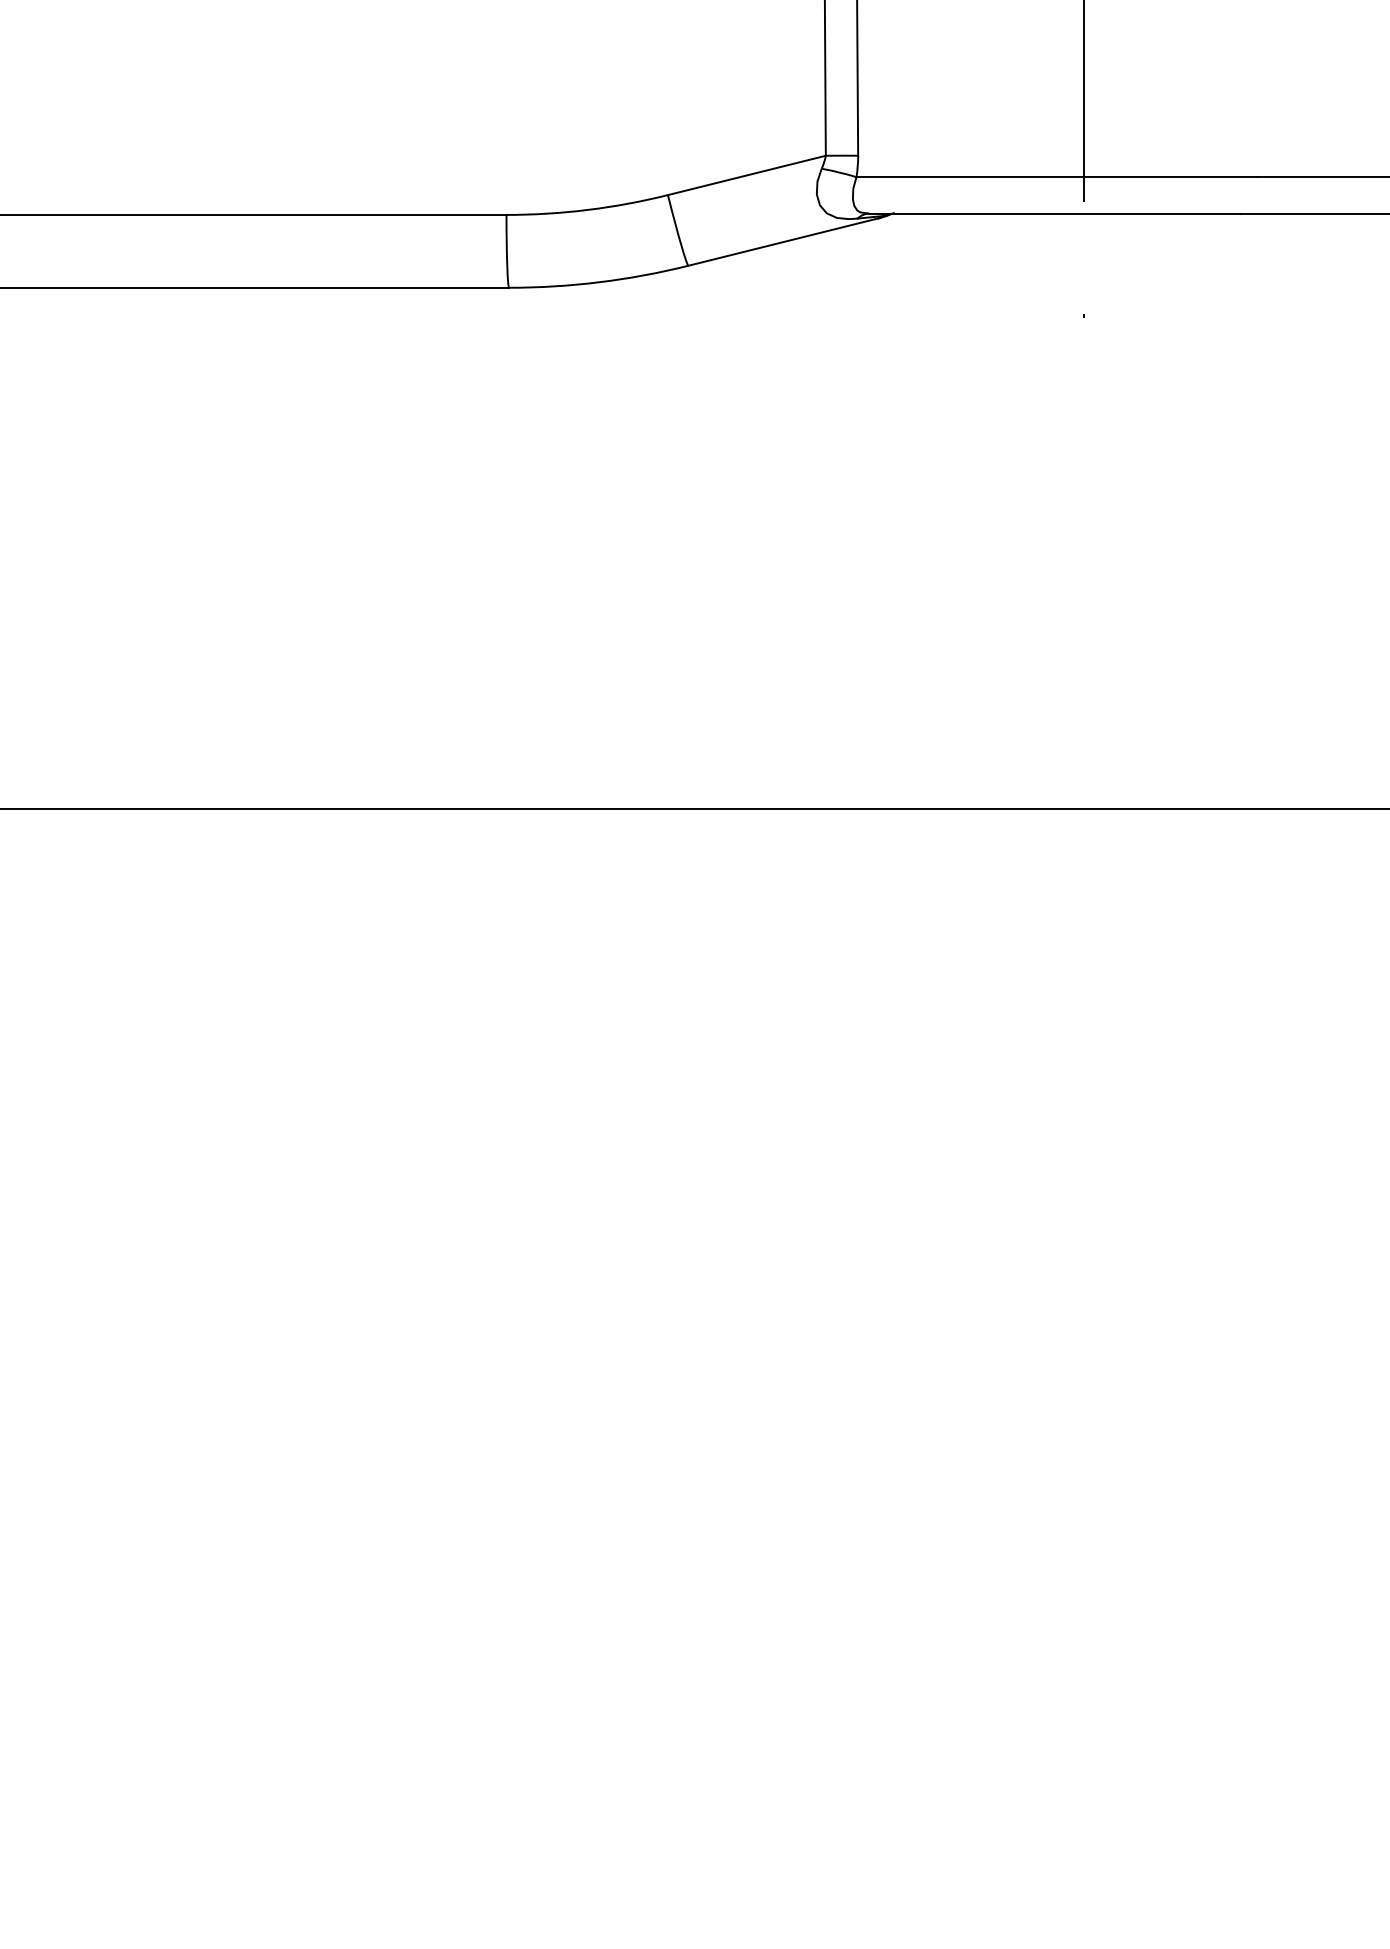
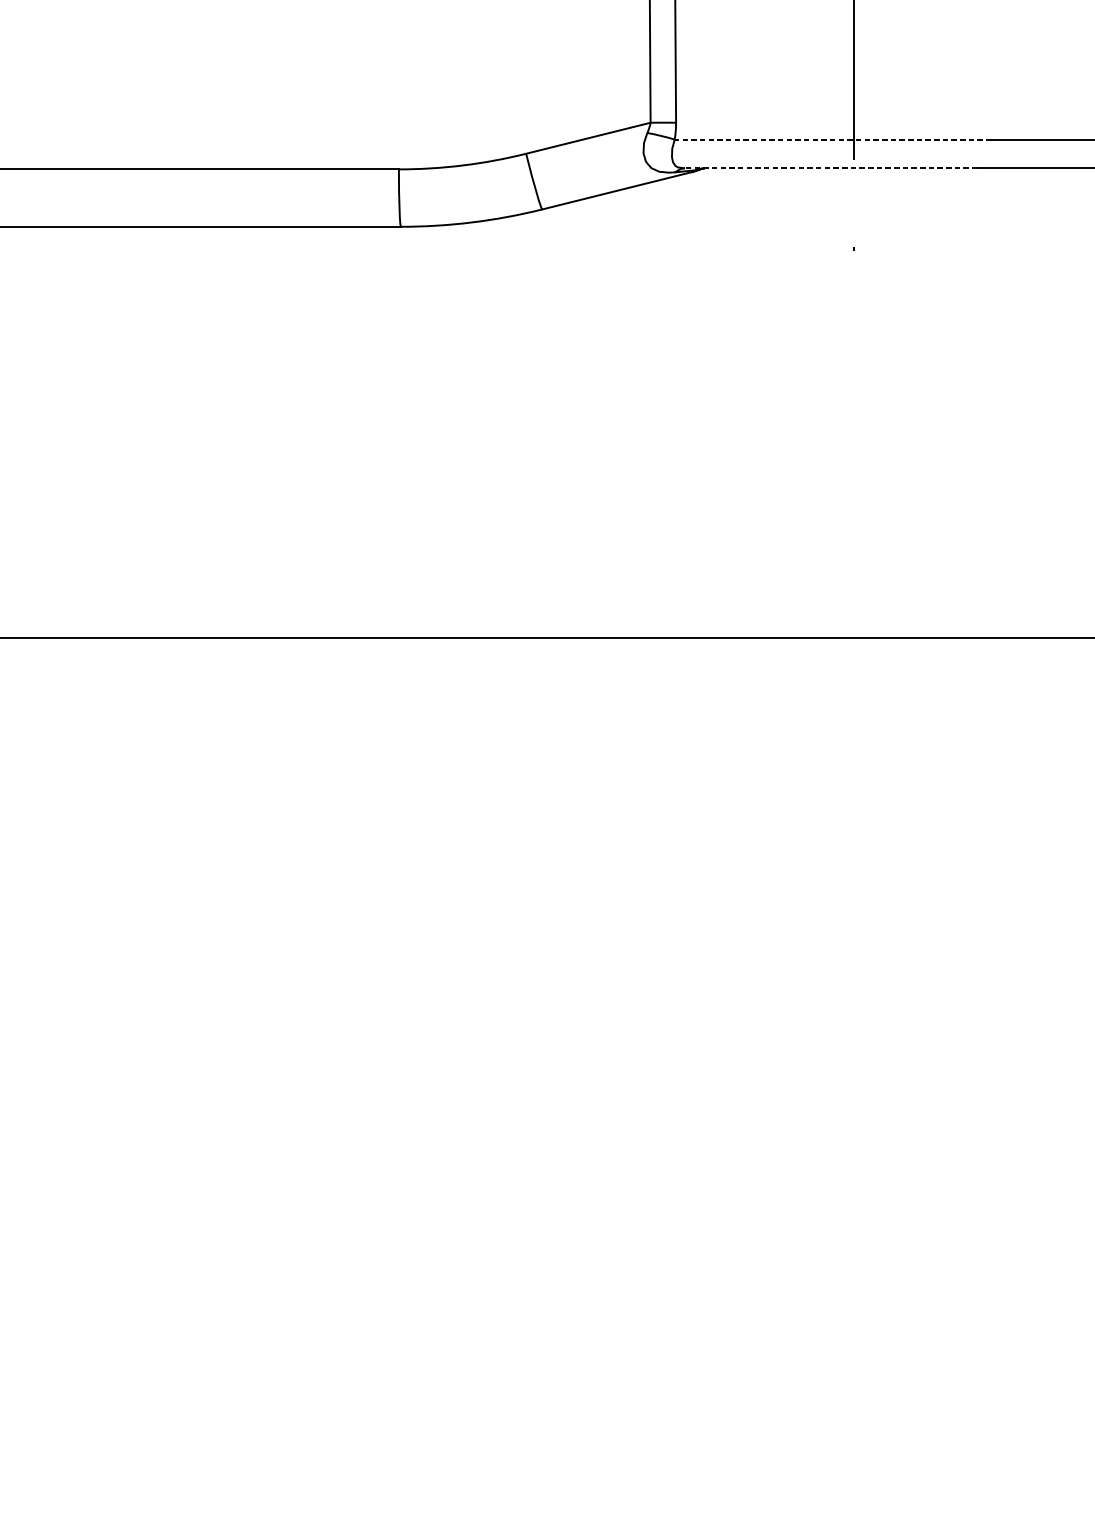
line: (1057, 177) -> (833, 139), solid -> dashed
line: (1054, 213) -> (830, 168), solid -> dashed

